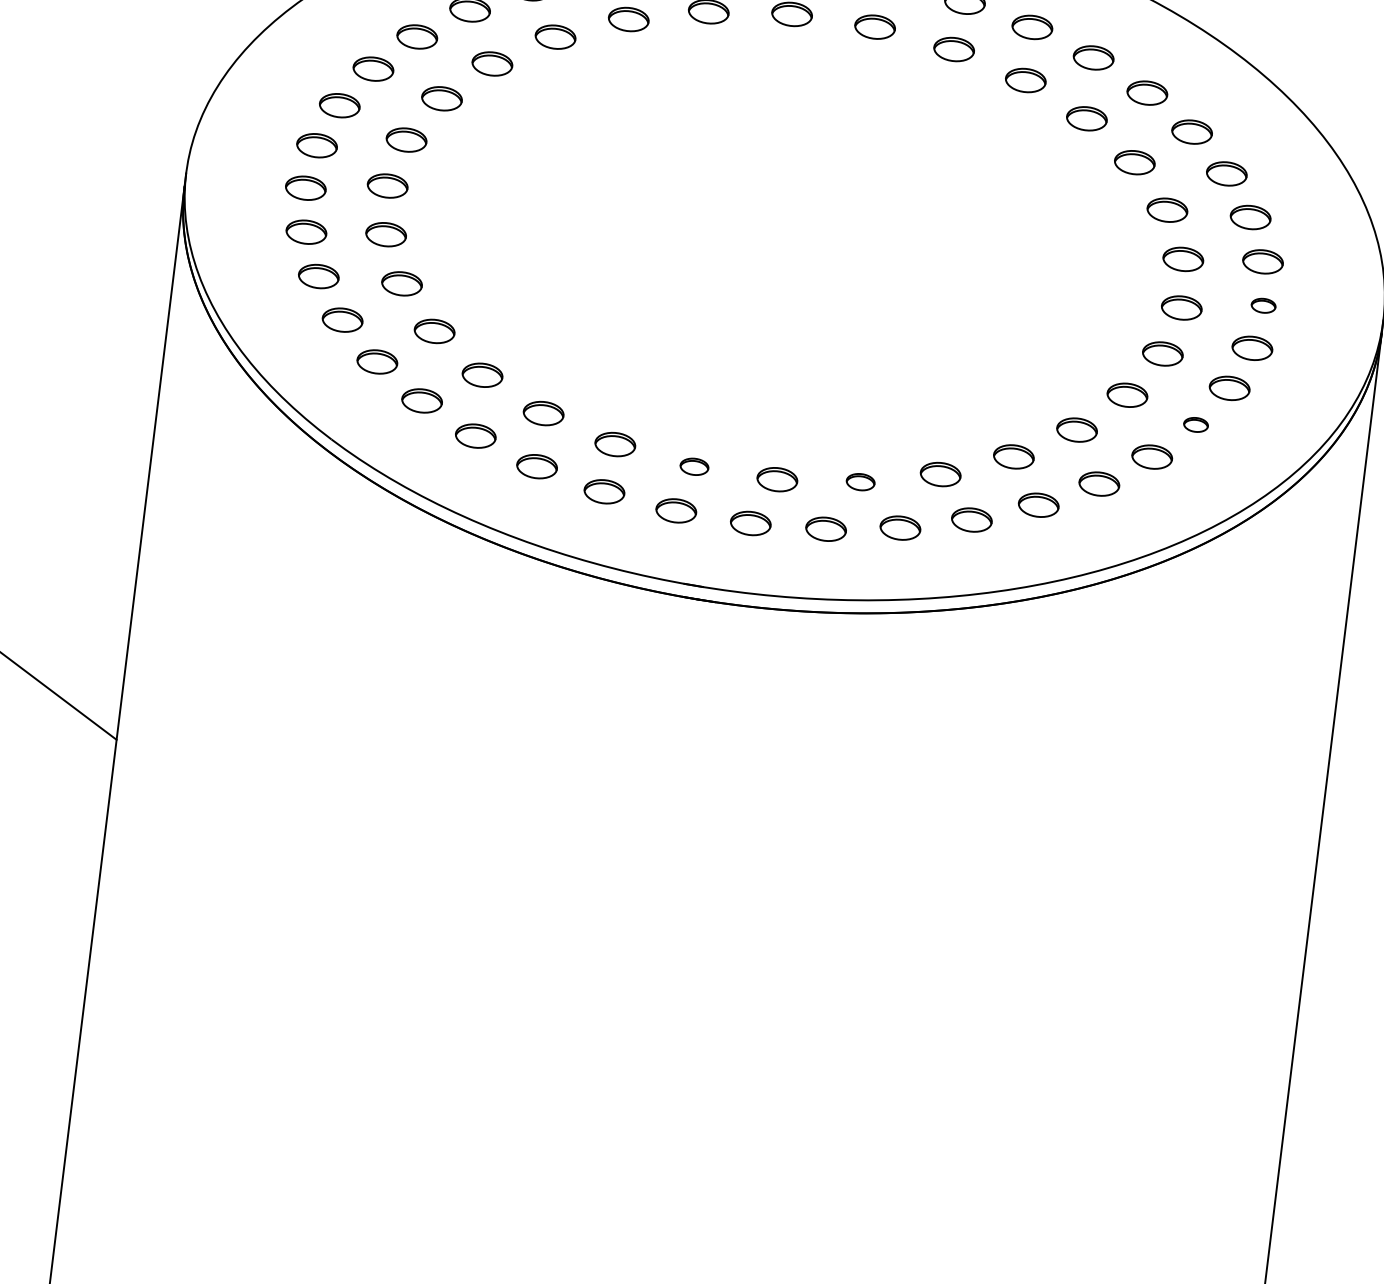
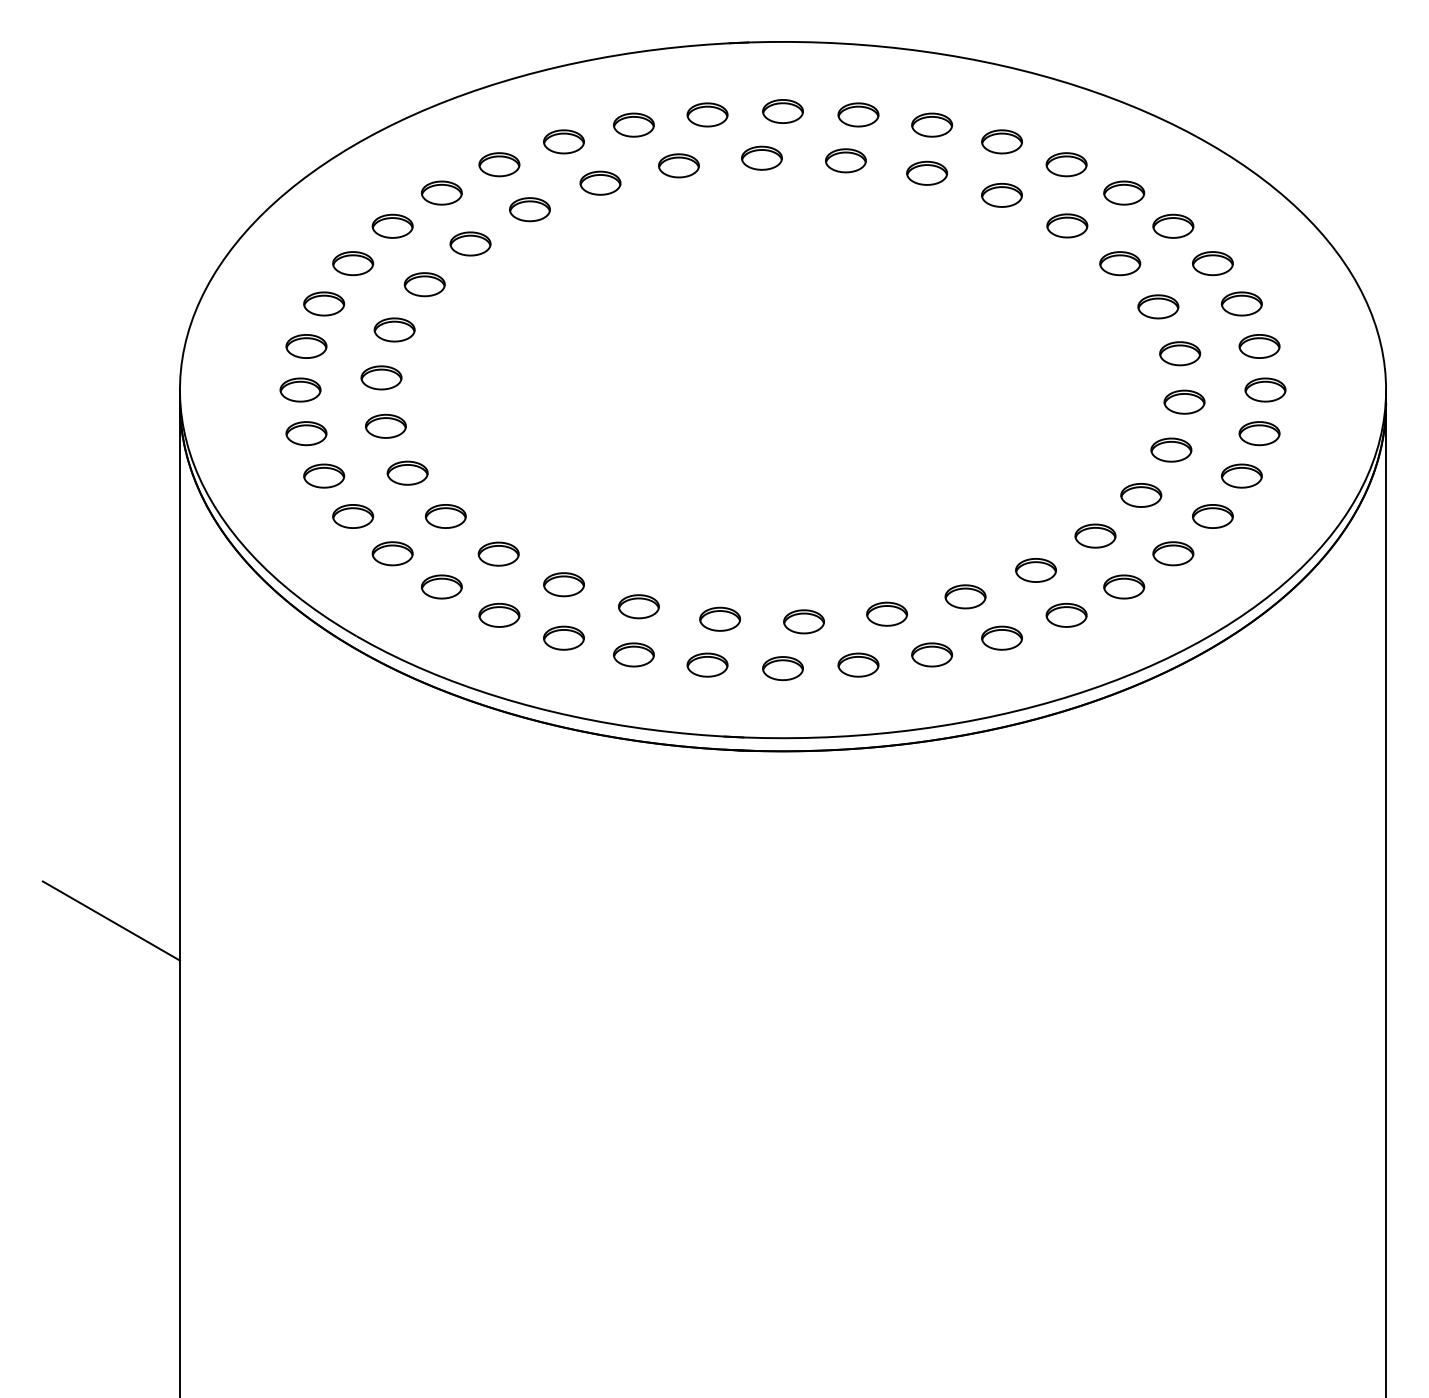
part: (1263, 305) -> (1265, 389), size x1.67
part: (1195, 424) -> (1212, 516), size x1.67
part: (694, 466) -> (720, 618), size x1.43
part: (860, 481) -> (886, 613), size x1.43

